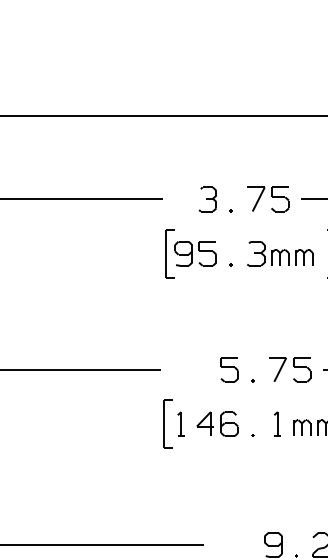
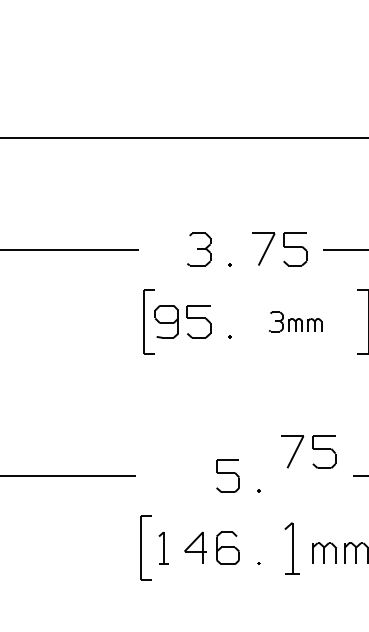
part: (280, 253) -> (295, 321), size x0.6
part: (290, 369) -> (308, 451), moved
part: (277, 423) -> (291, 547), size x1.6

